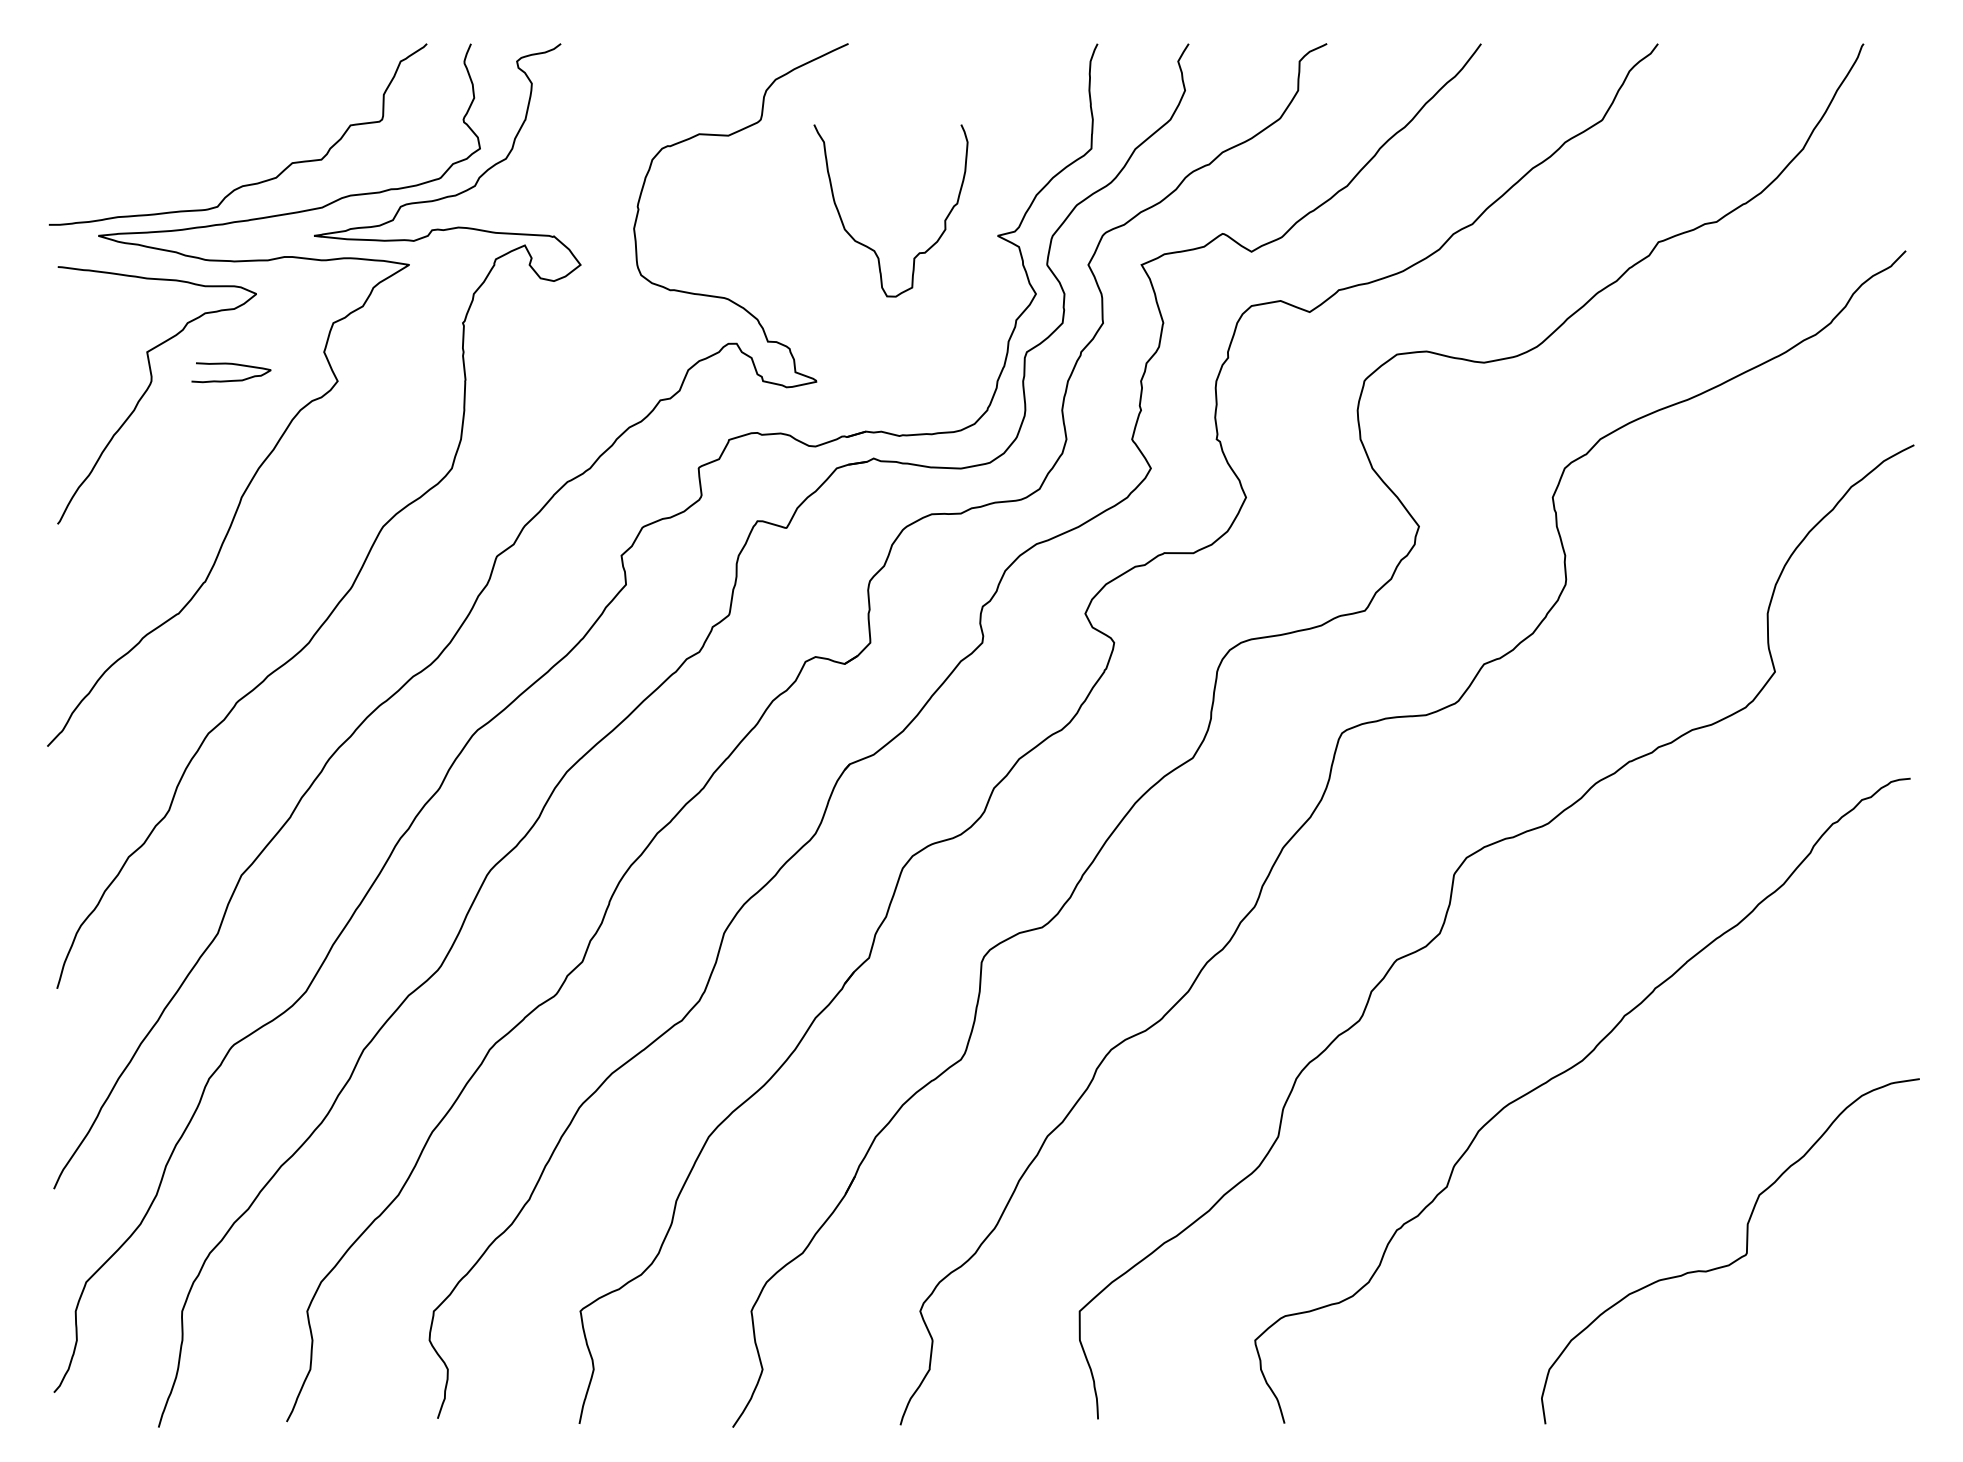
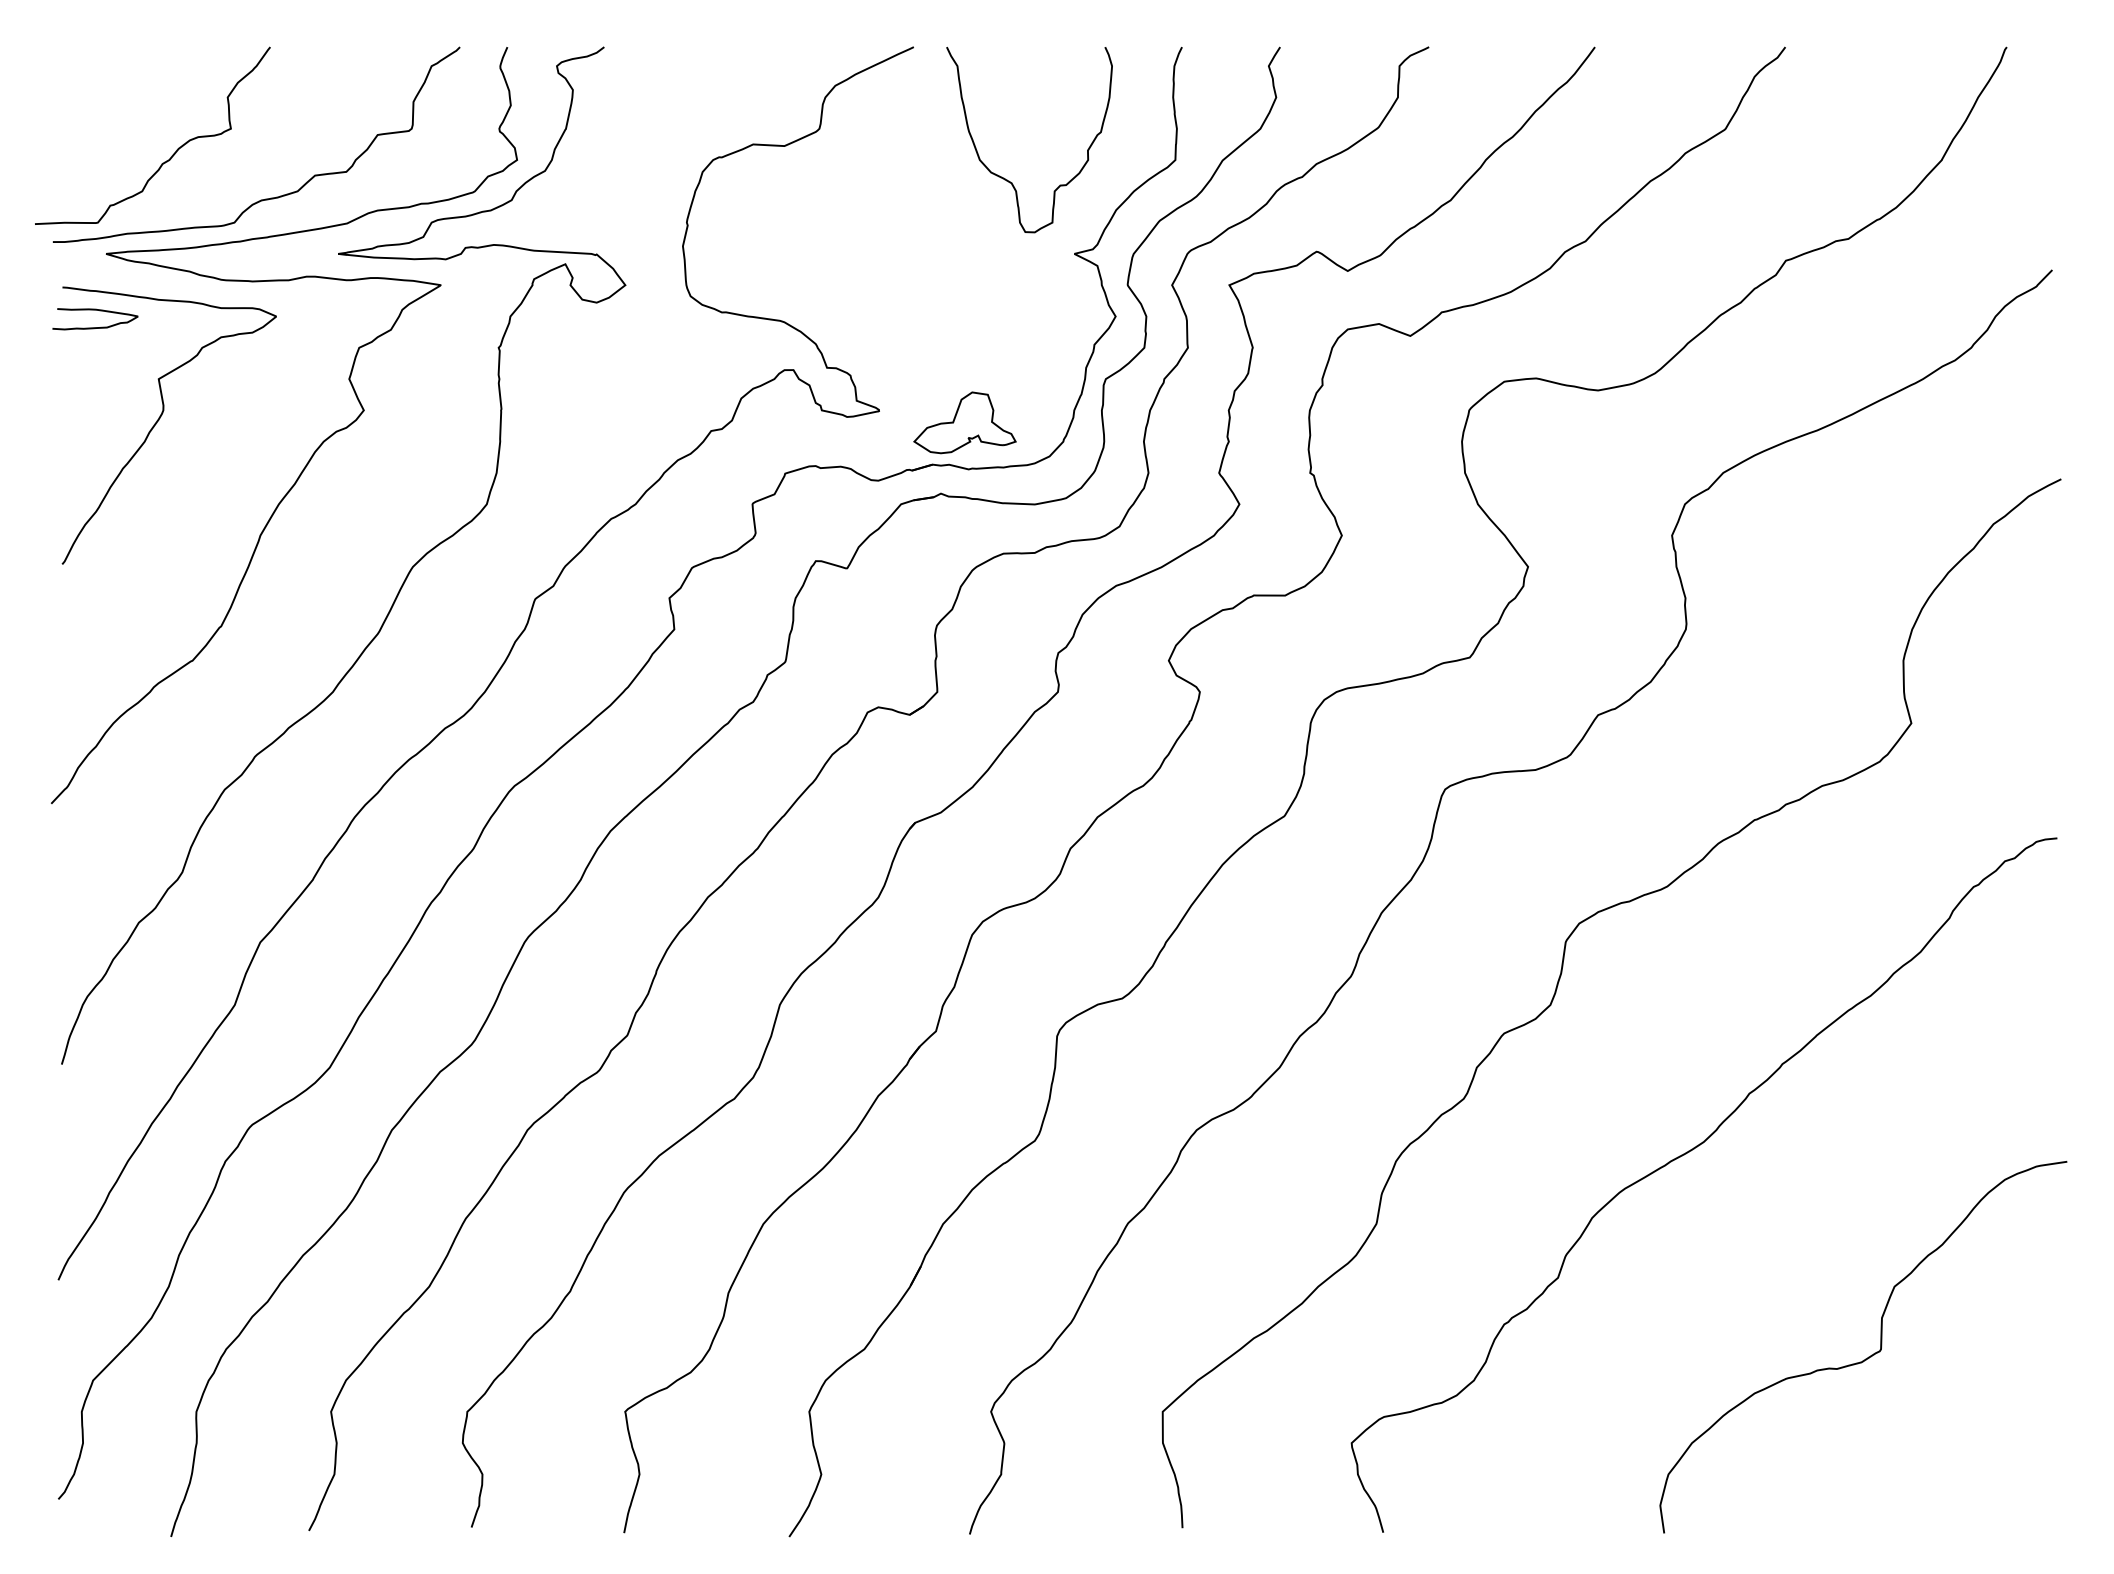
curve: (159, 143) -> (172, 154), added
curve: (872, 248) -> (1009, 180), moved
curve: (231, 380) -> (95, 327), moved
part: (895, 392) -> (964, 422), added

